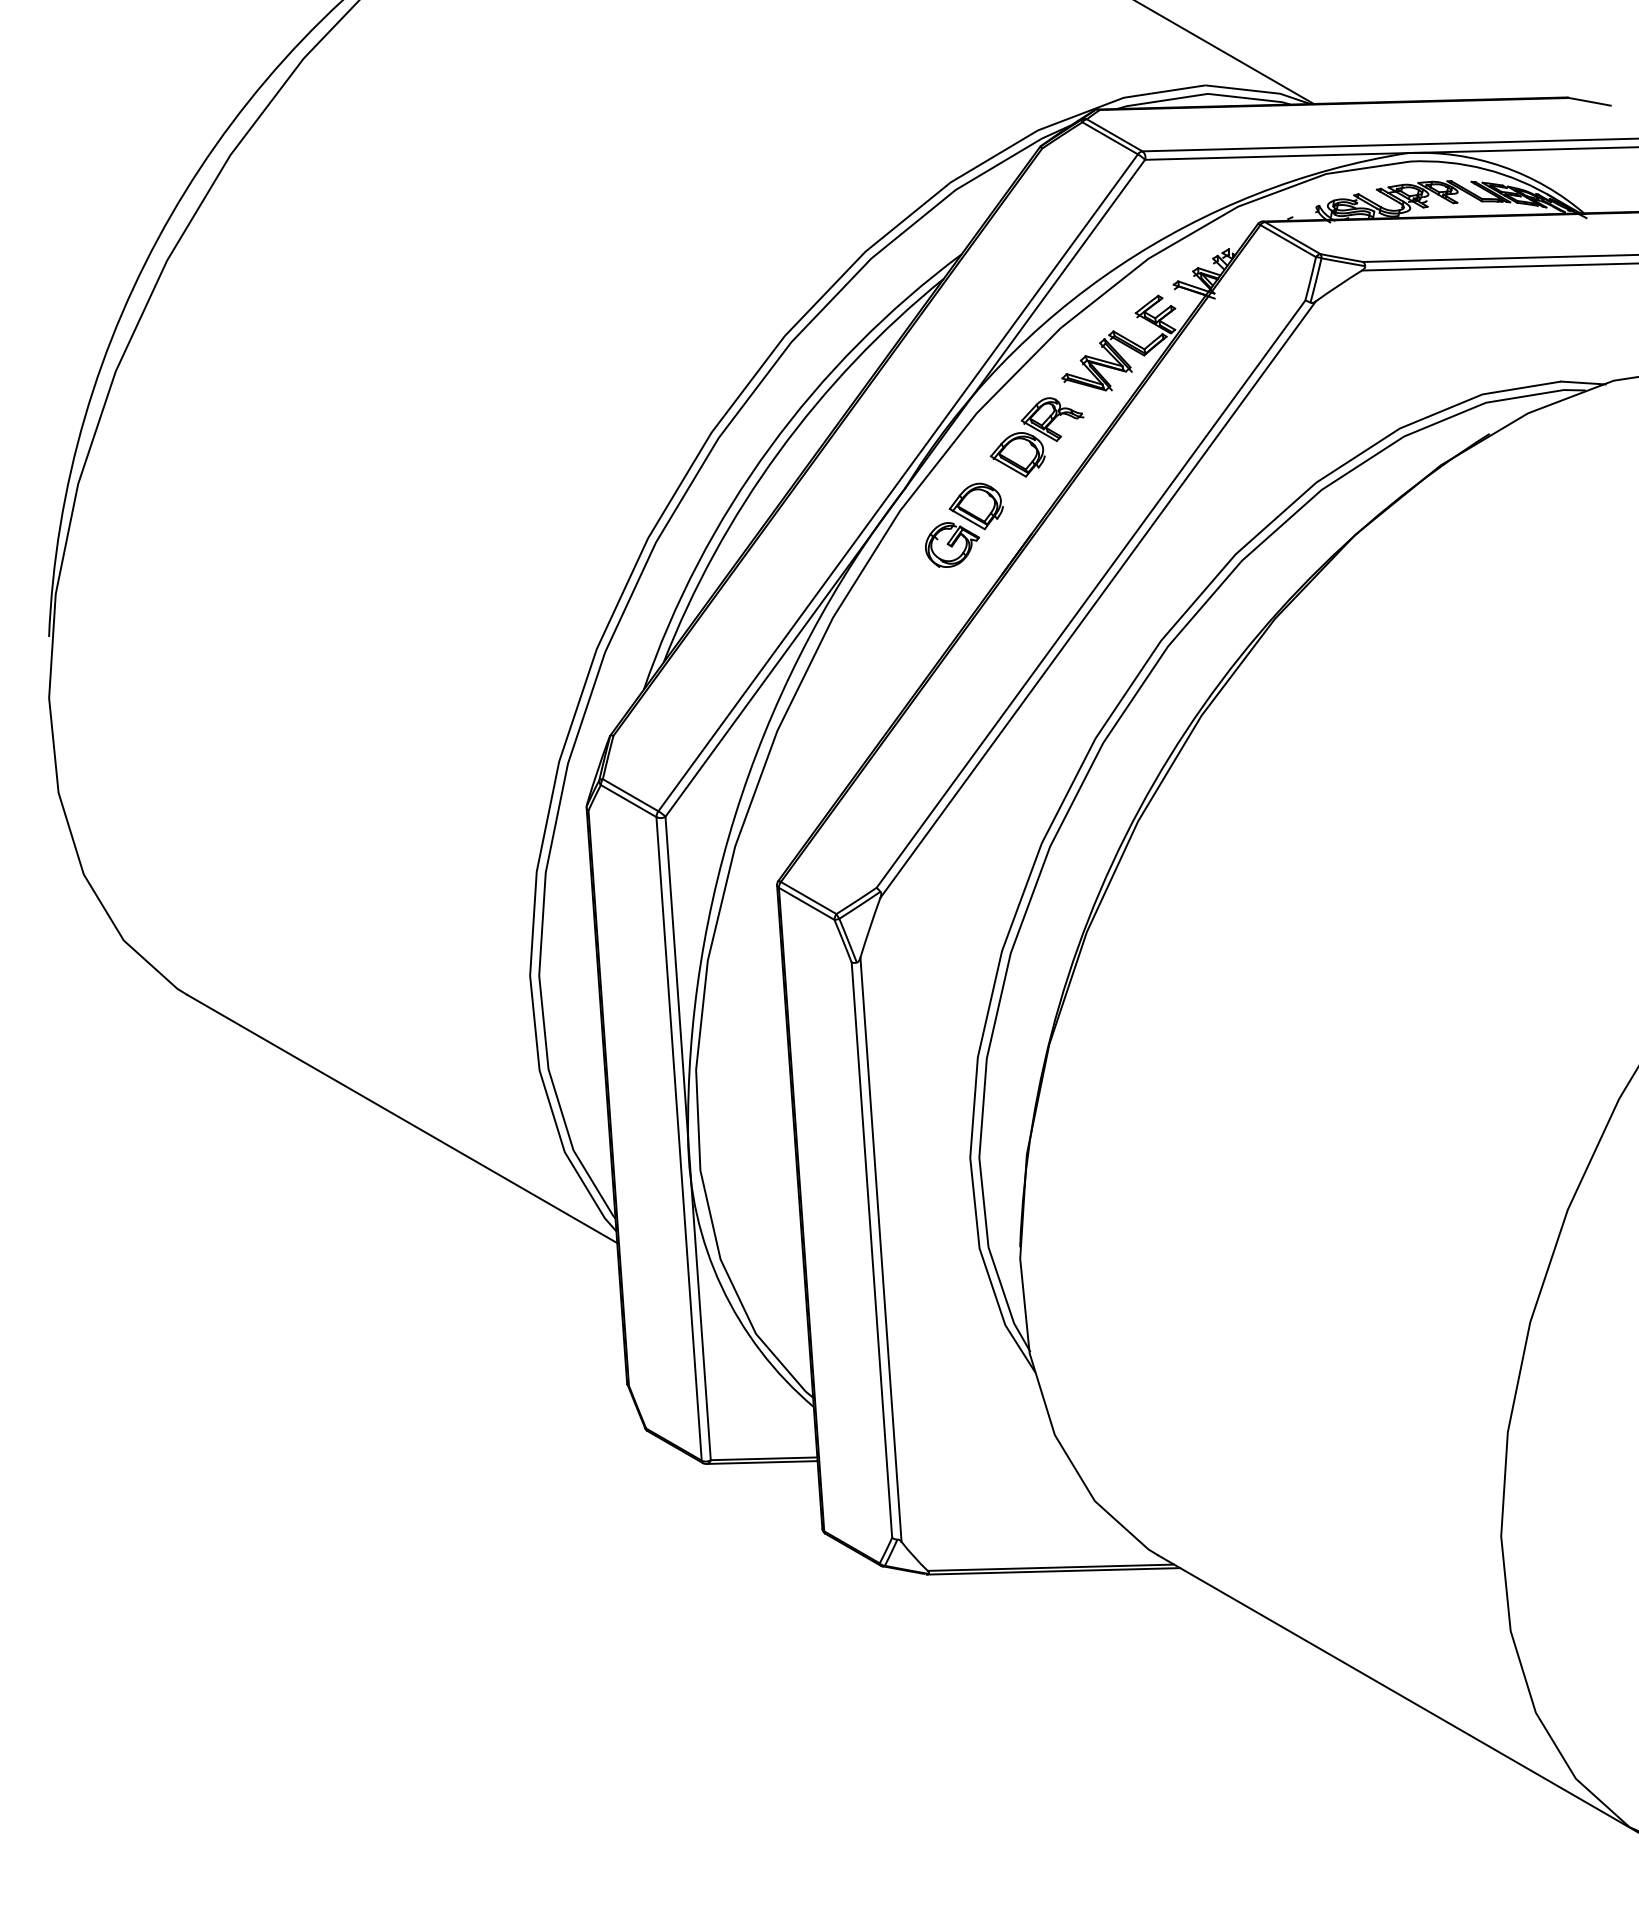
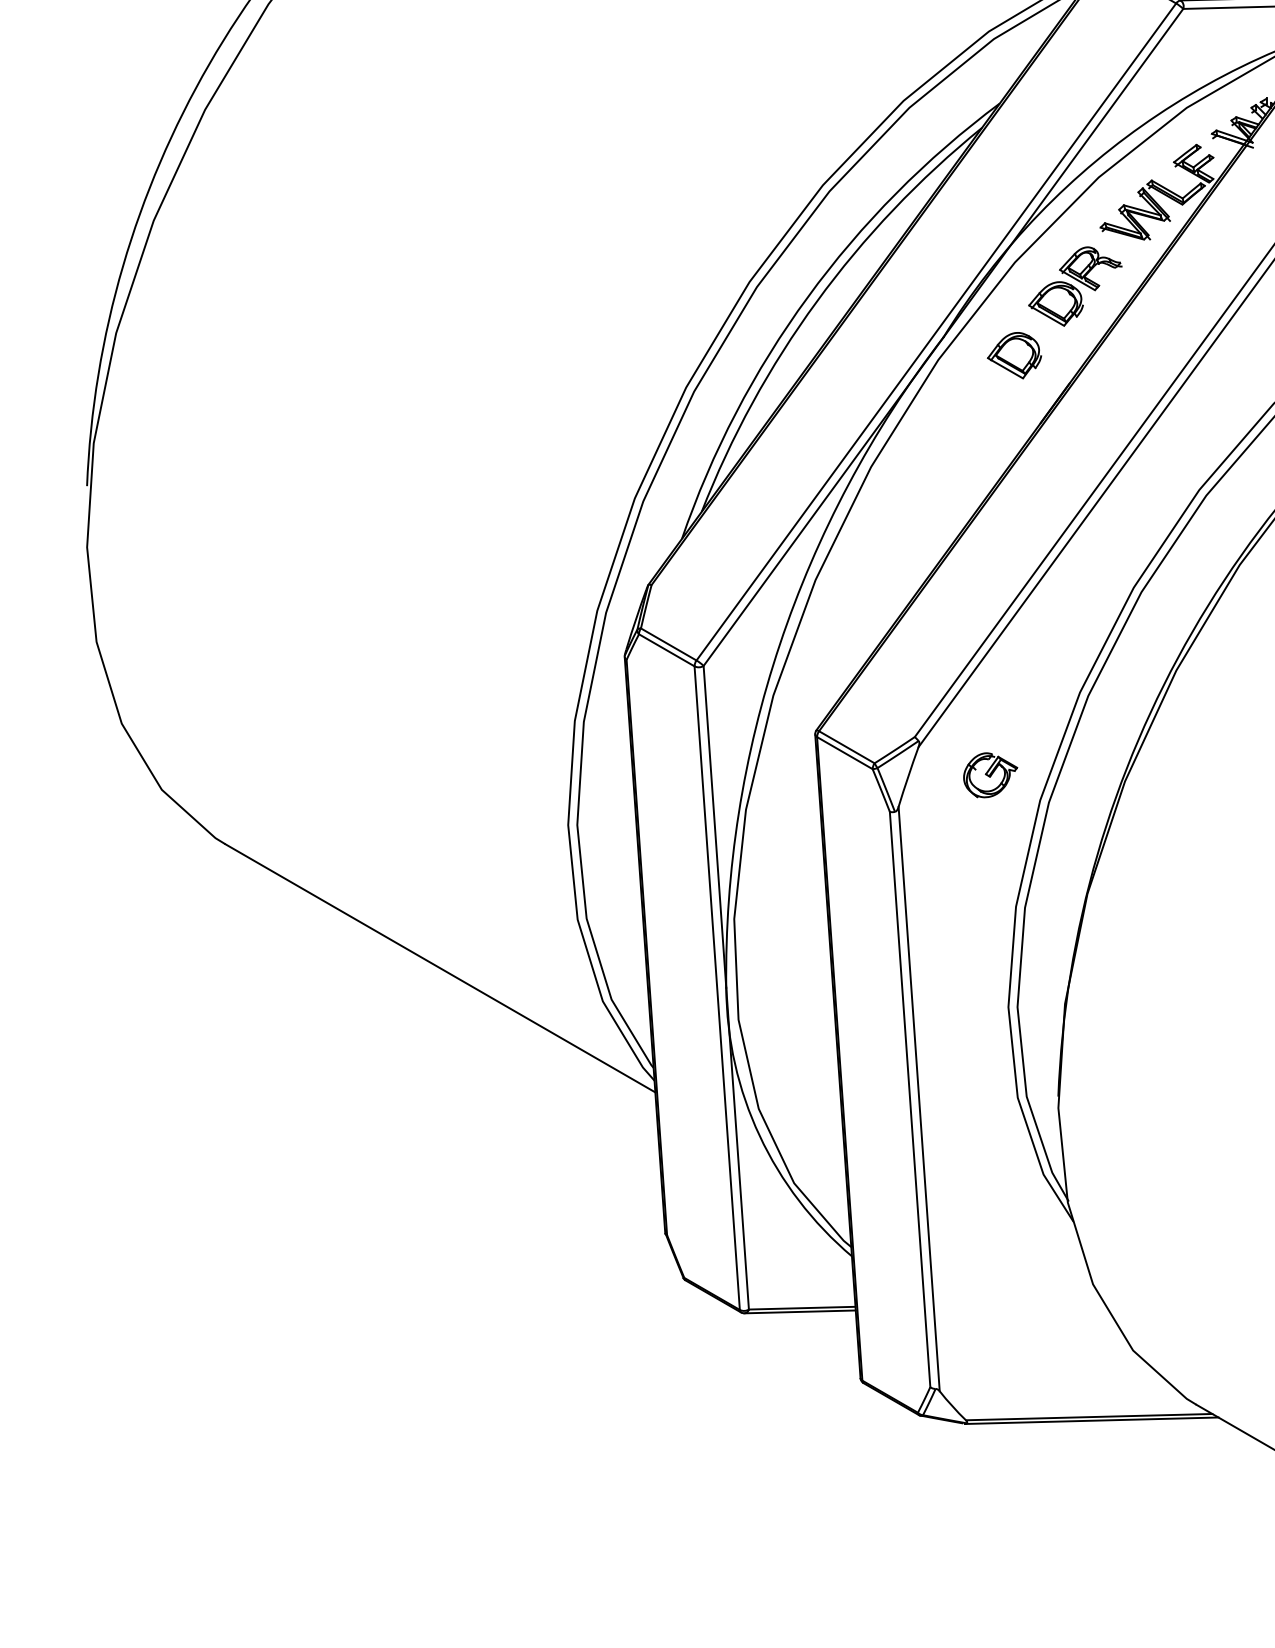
part: (952, 544) -> (990, 774), moved

